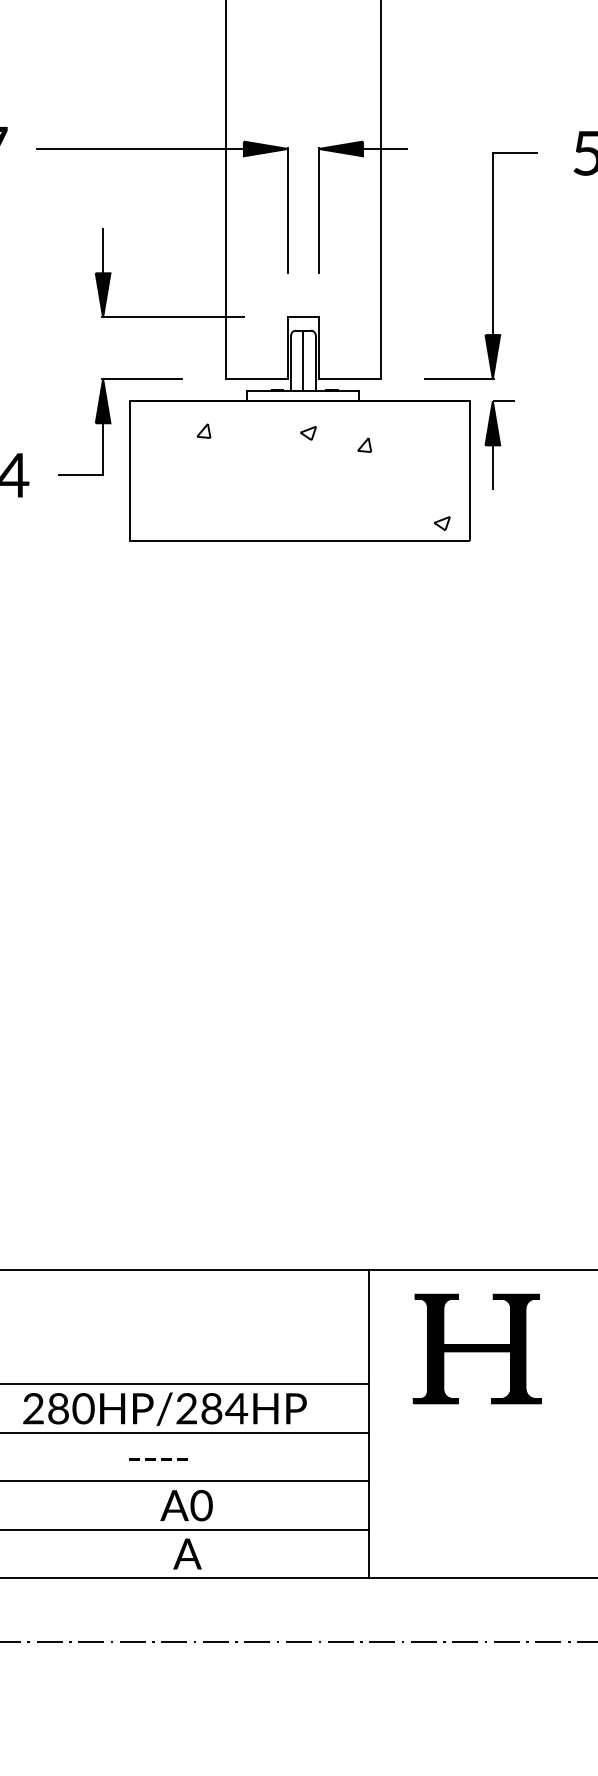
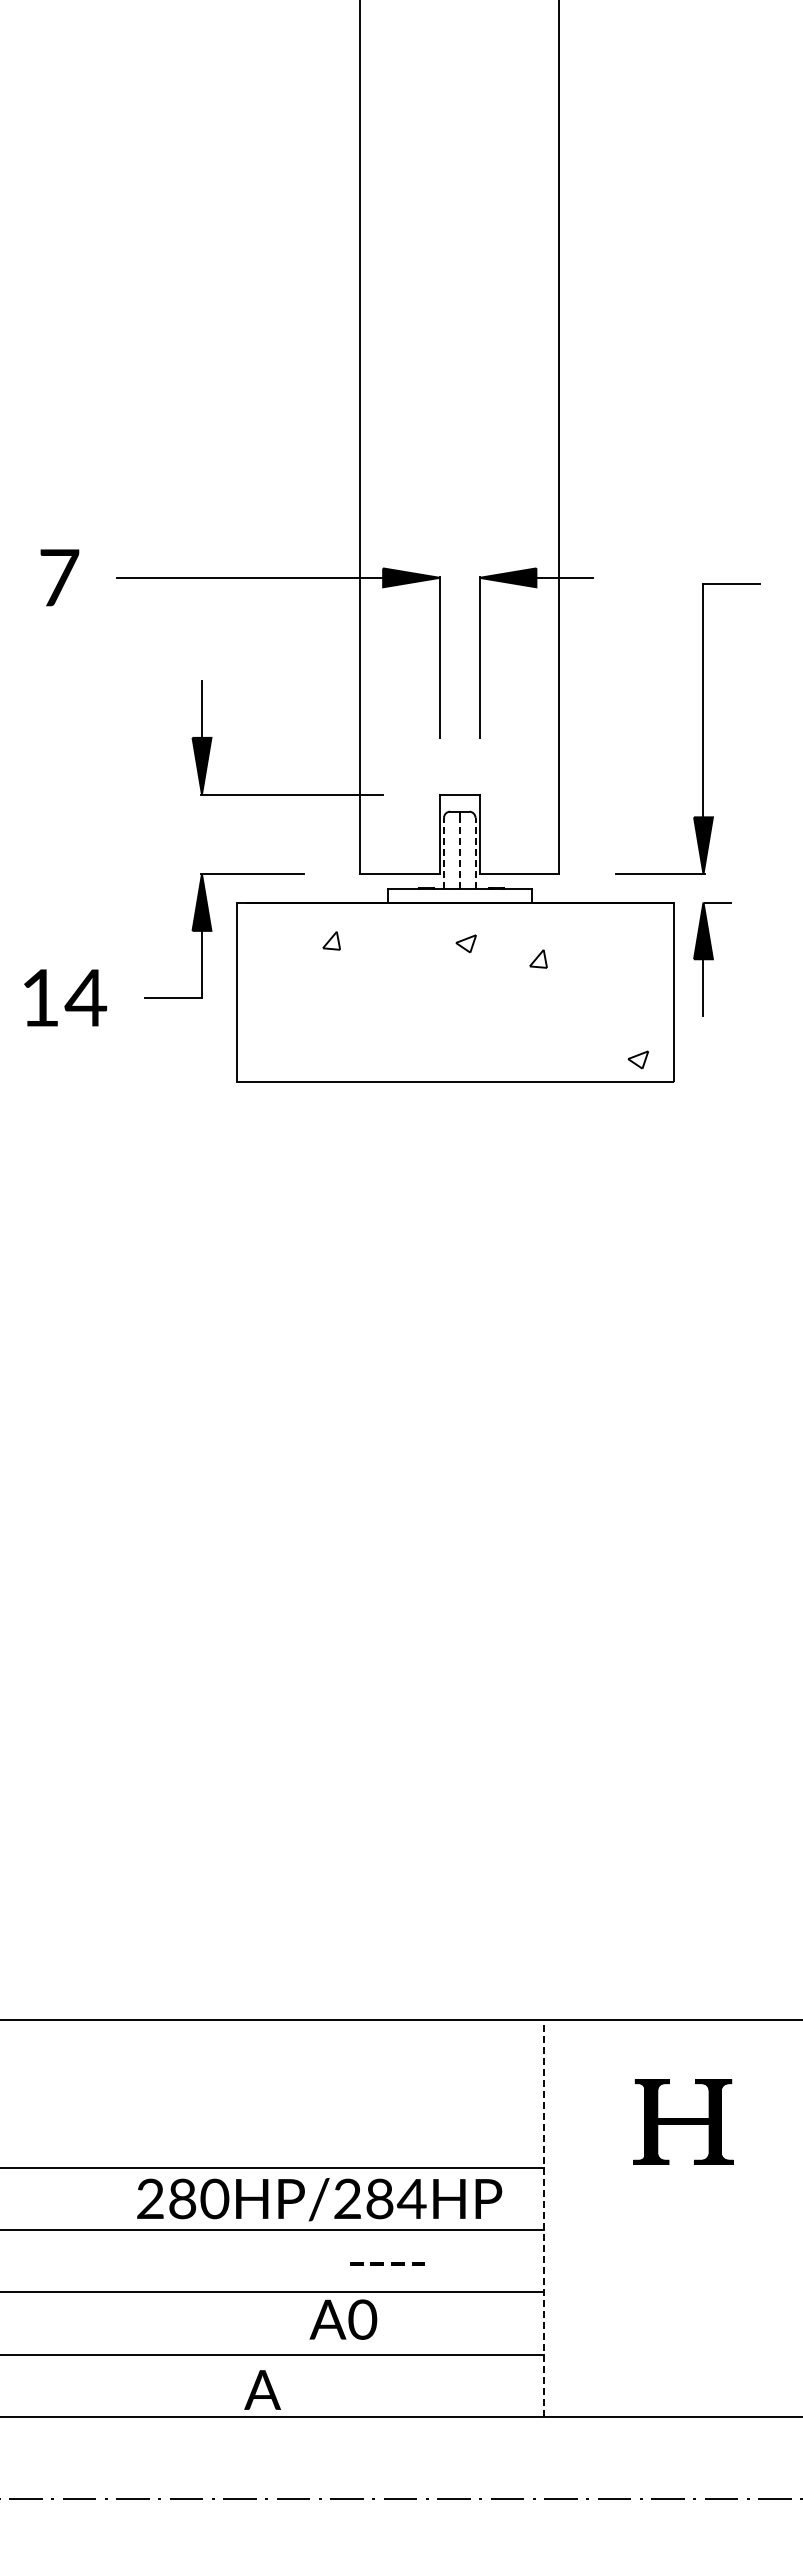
line: (291, 362) -> (444, 852), solid -> dashed
line: (303, 362) -> (459, 852), solid -> dashed
line: (315, 362) -> (475, 852), solid -> dashed
part: (477, 1348) -> (683, 2121), size x0.6
text: (164, 1409) -> (319, 2199), moved
line: (368, 1423) -> (543, 2218), solid -> dashed
text: (158, 1458) -> (387, 2263), moved
text: (186, 1505) -> (343, 2319), moved
text: (187, 1553) -> (262, 2389), moved

